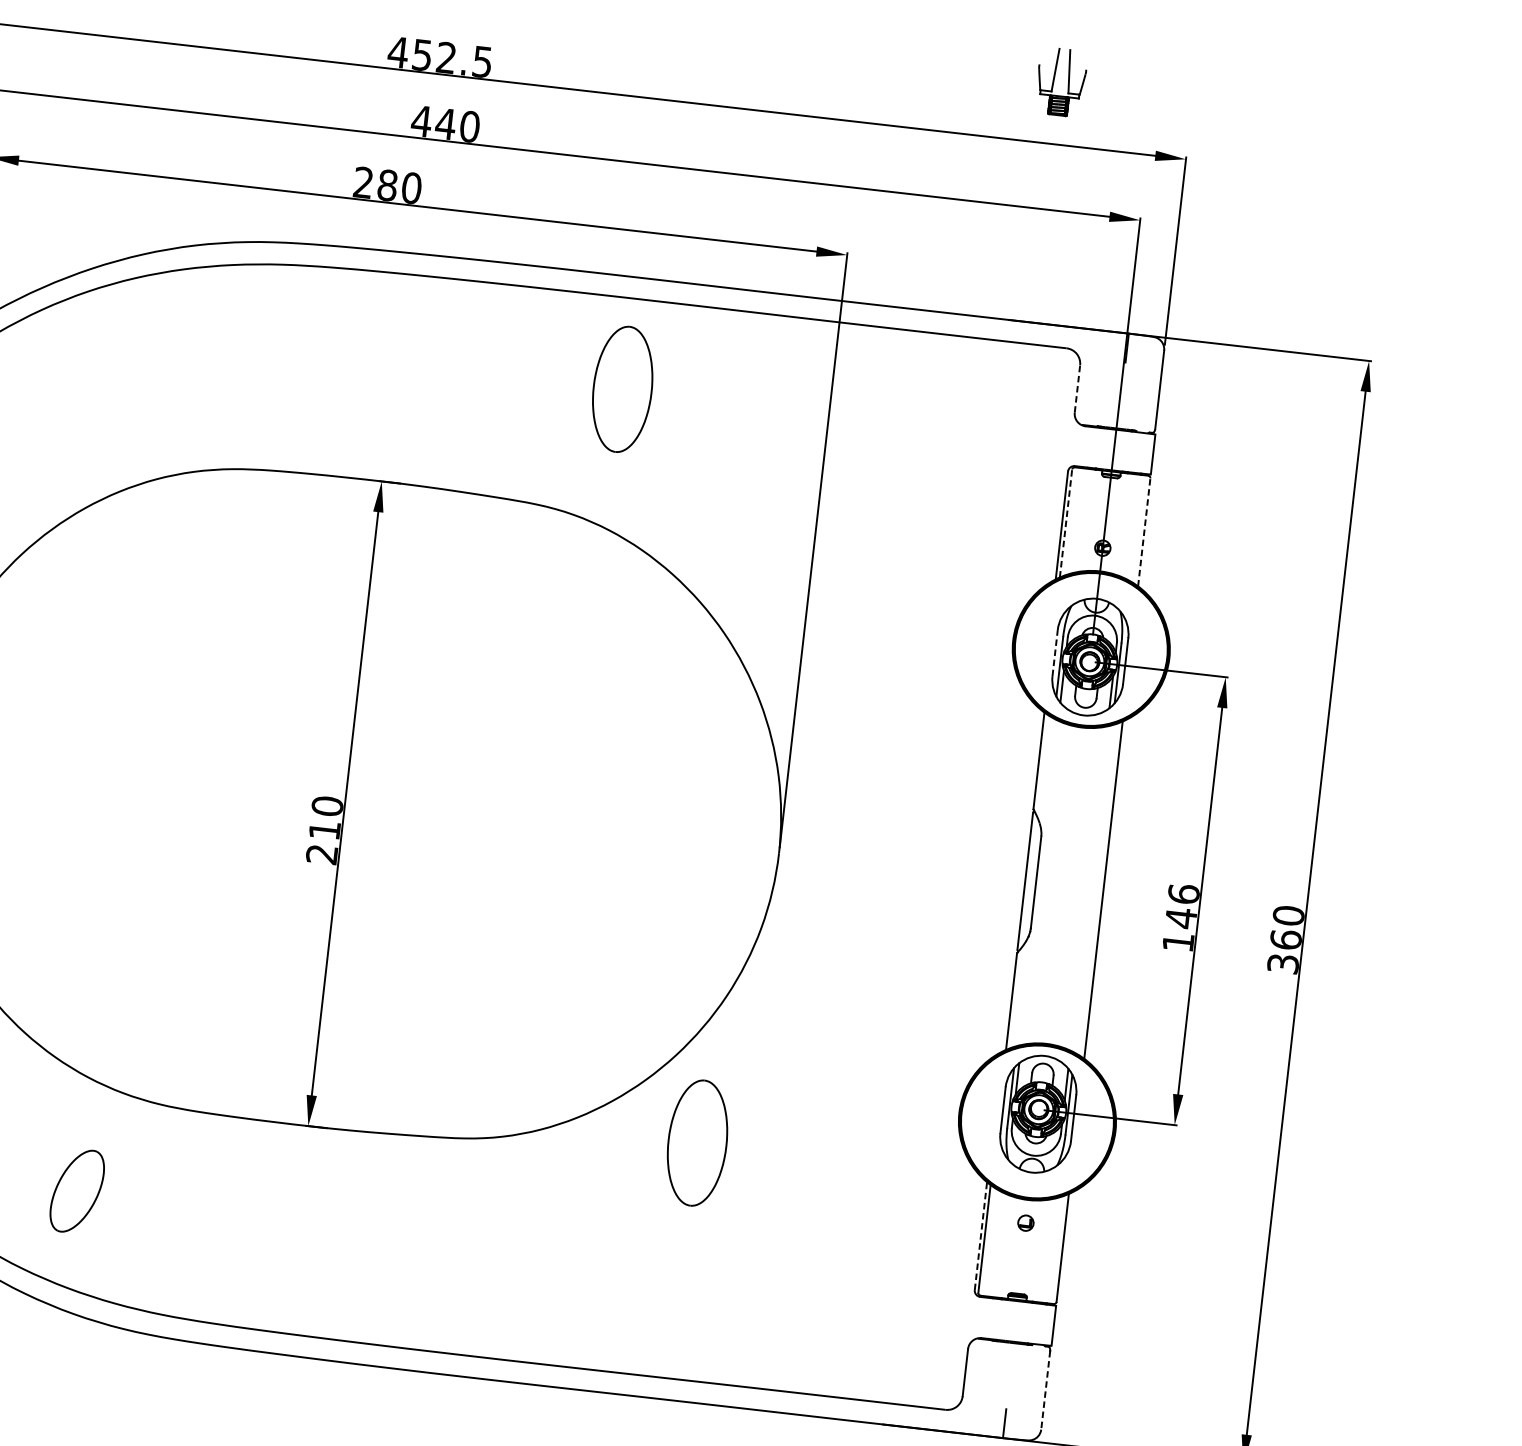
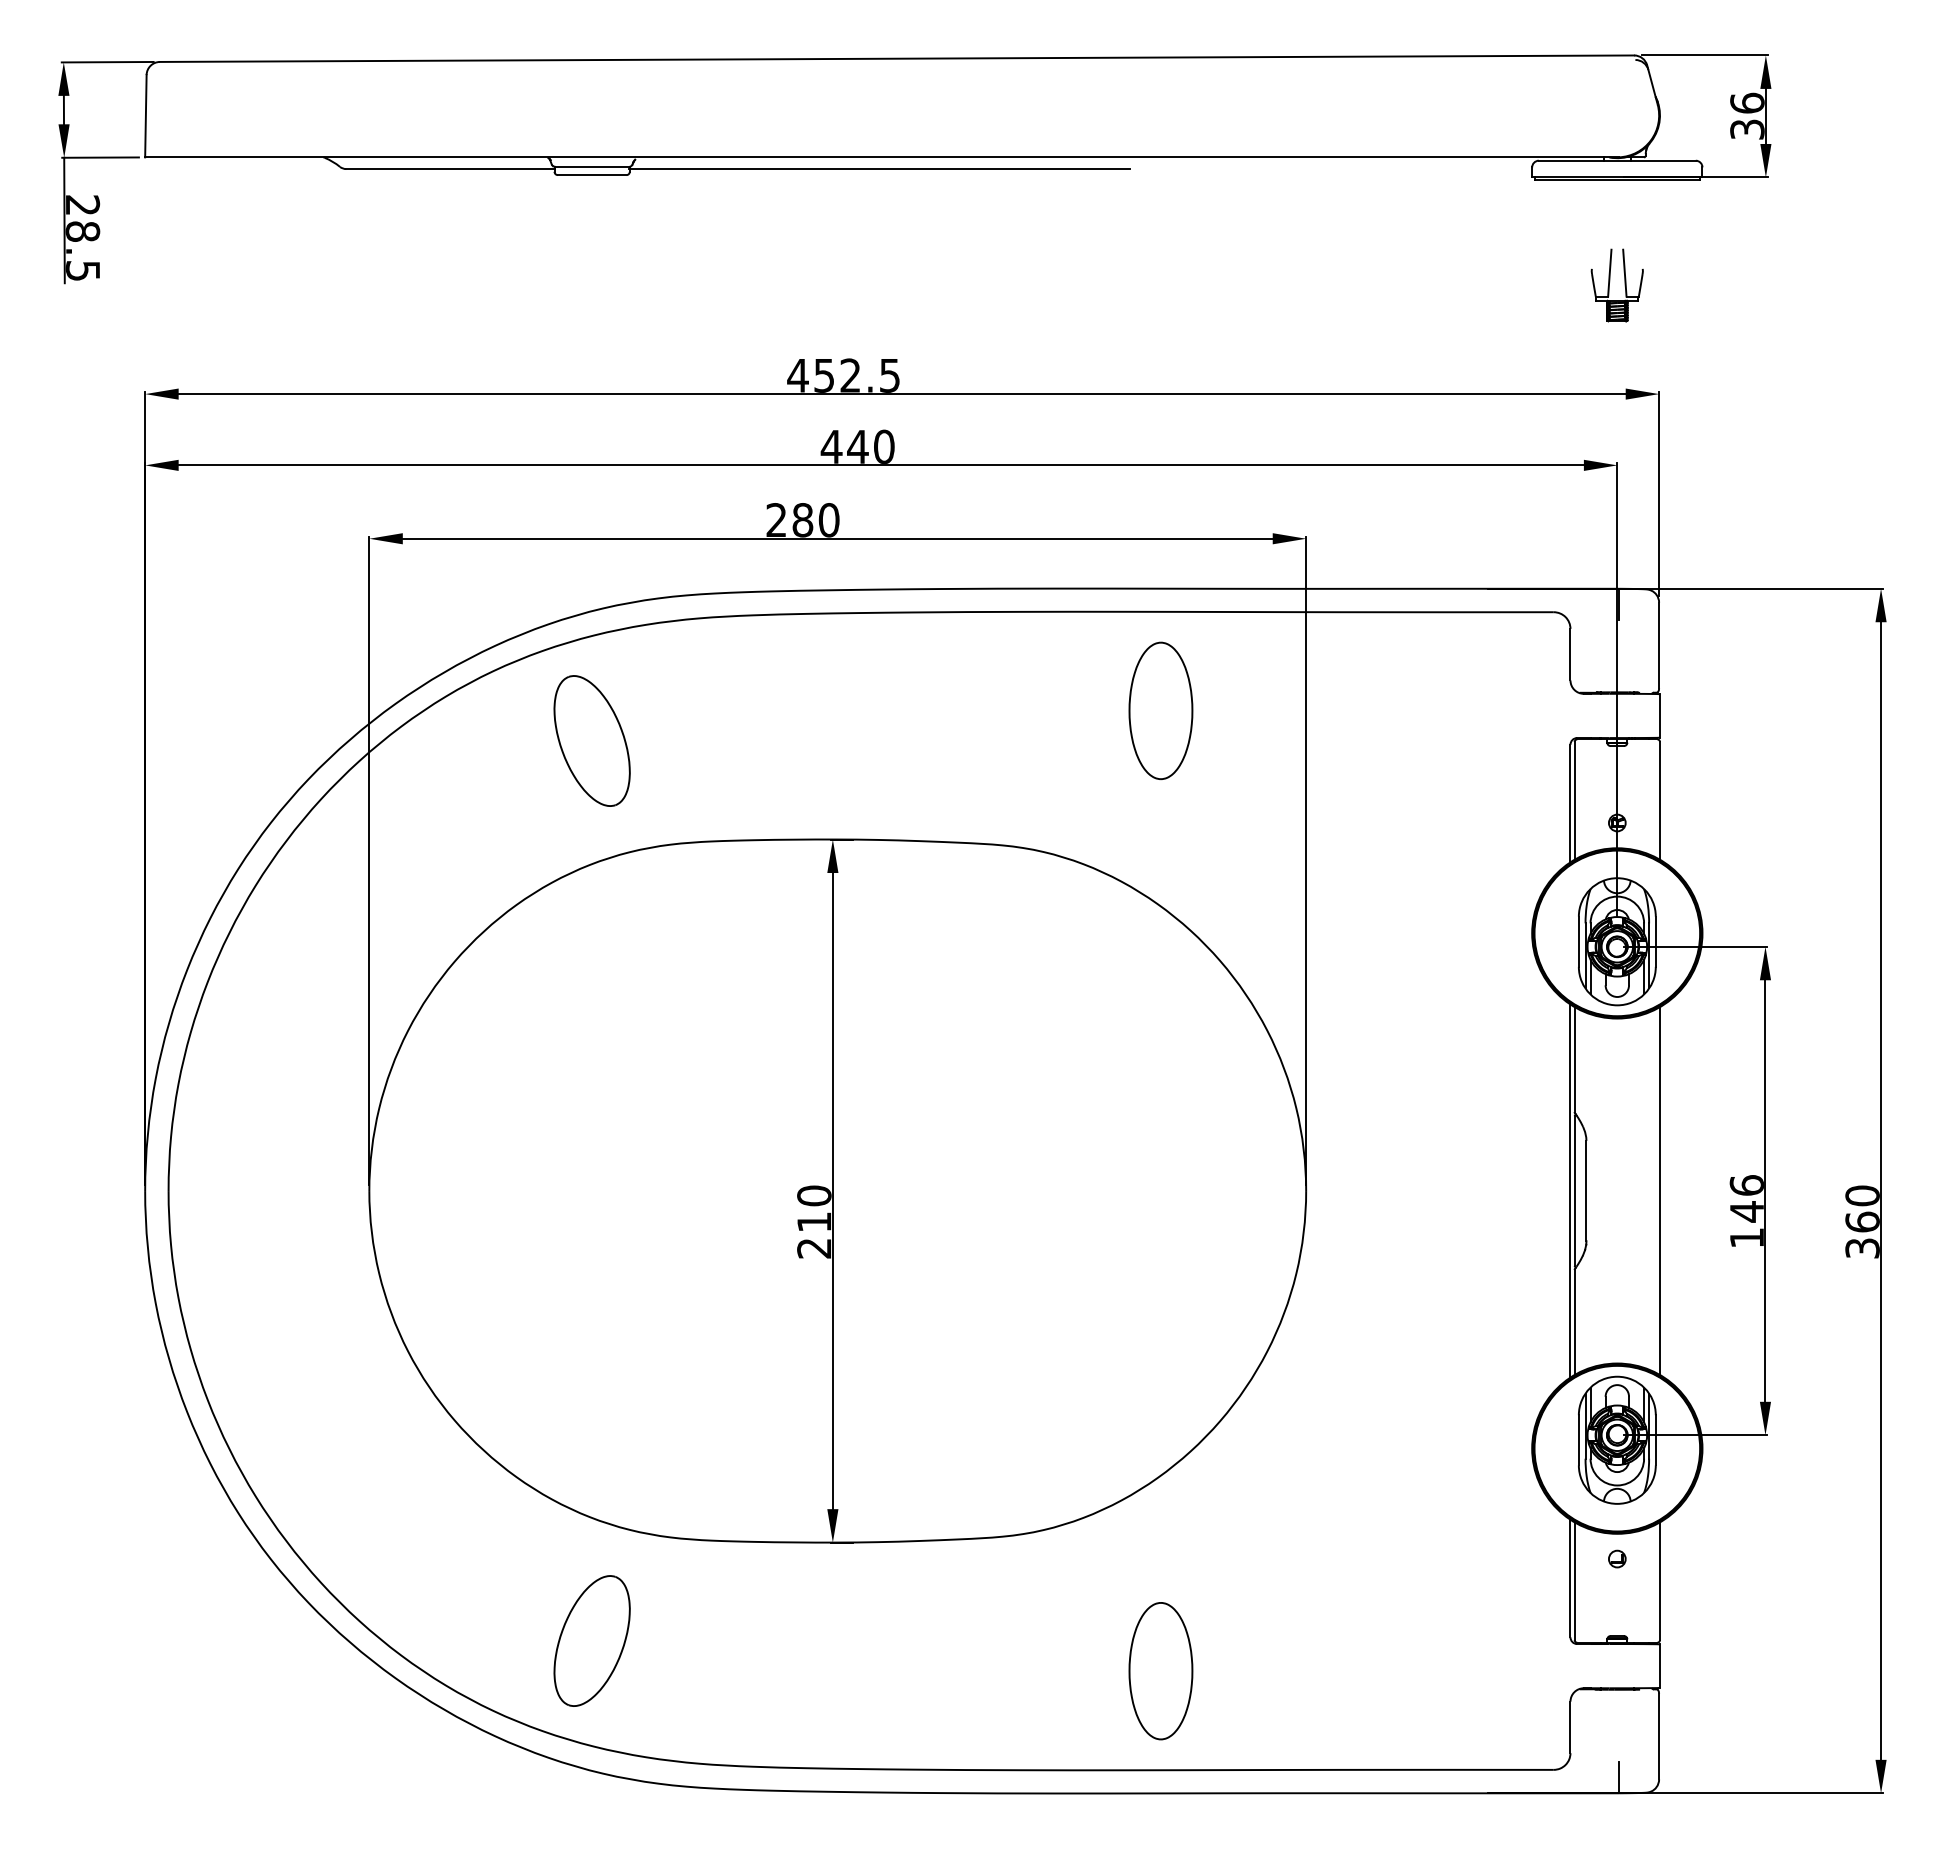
part: (1053, 81) -> (1609, 285), moved
part: (170, 365) -> (591, 740), added
part: (622, 388) -> (1160, 710), moved
line: (1077, 388) -> (1570, 654), dashed -> solid
line: (1065, 523) -> (1574, 800), dashed -> solid
line: (1143, 531) -> (1659, 800), dashed -> solid
line: (1054, 652) -> (1578, 941), dashed -> solid
line: (1021, 880) -> (1570, 1190), added
part: (697, 1143) -> (1160, 1671), moved
part: (76, 1190) -> (591, 1640), size x1.43
line: (980, 1236) -> (1570, 1578), dashed -> solid
line: (1046, 1390) -> (1659, 1736), dashed -> solid

